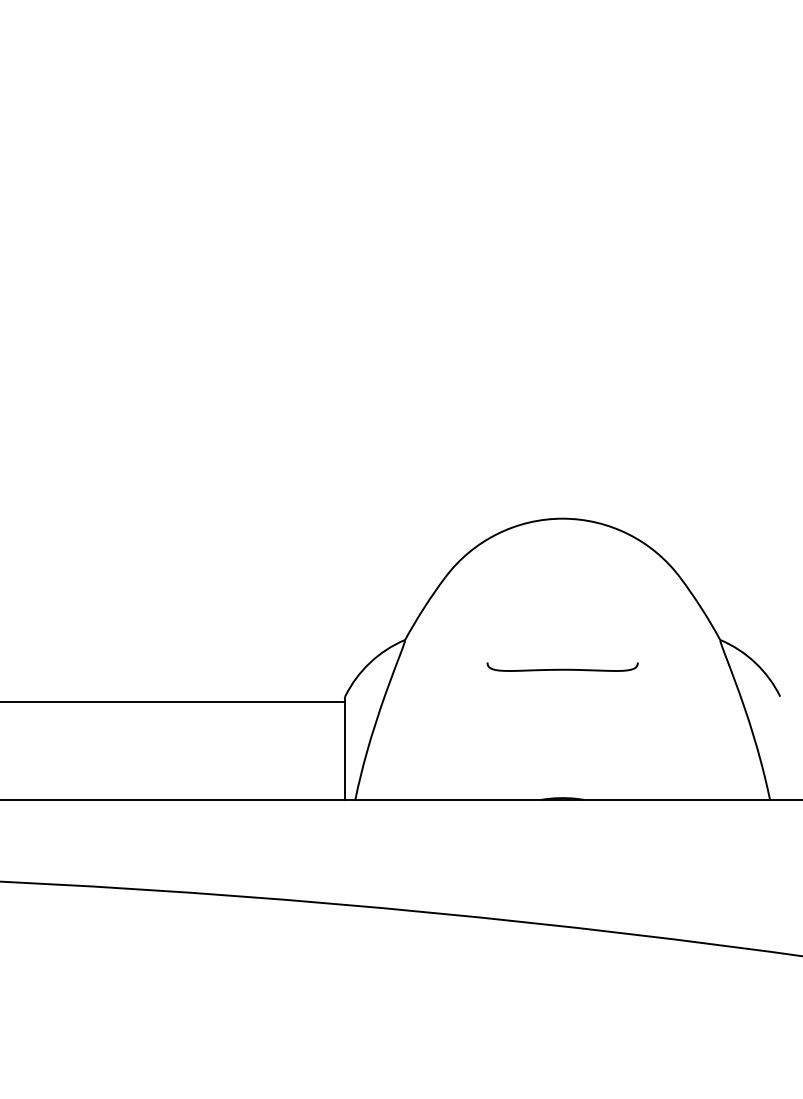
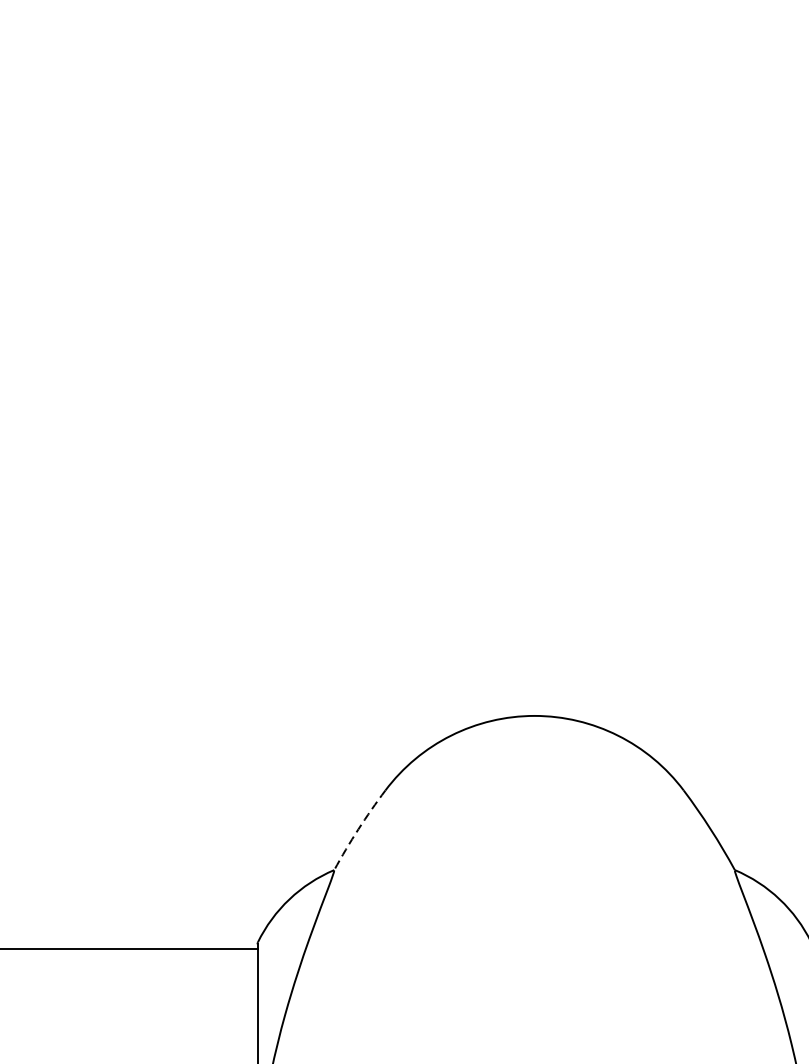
arc: (424, 607) -> (358, 828), solid -> dashed
curve: (562, 668) -> (534, 906), removed

